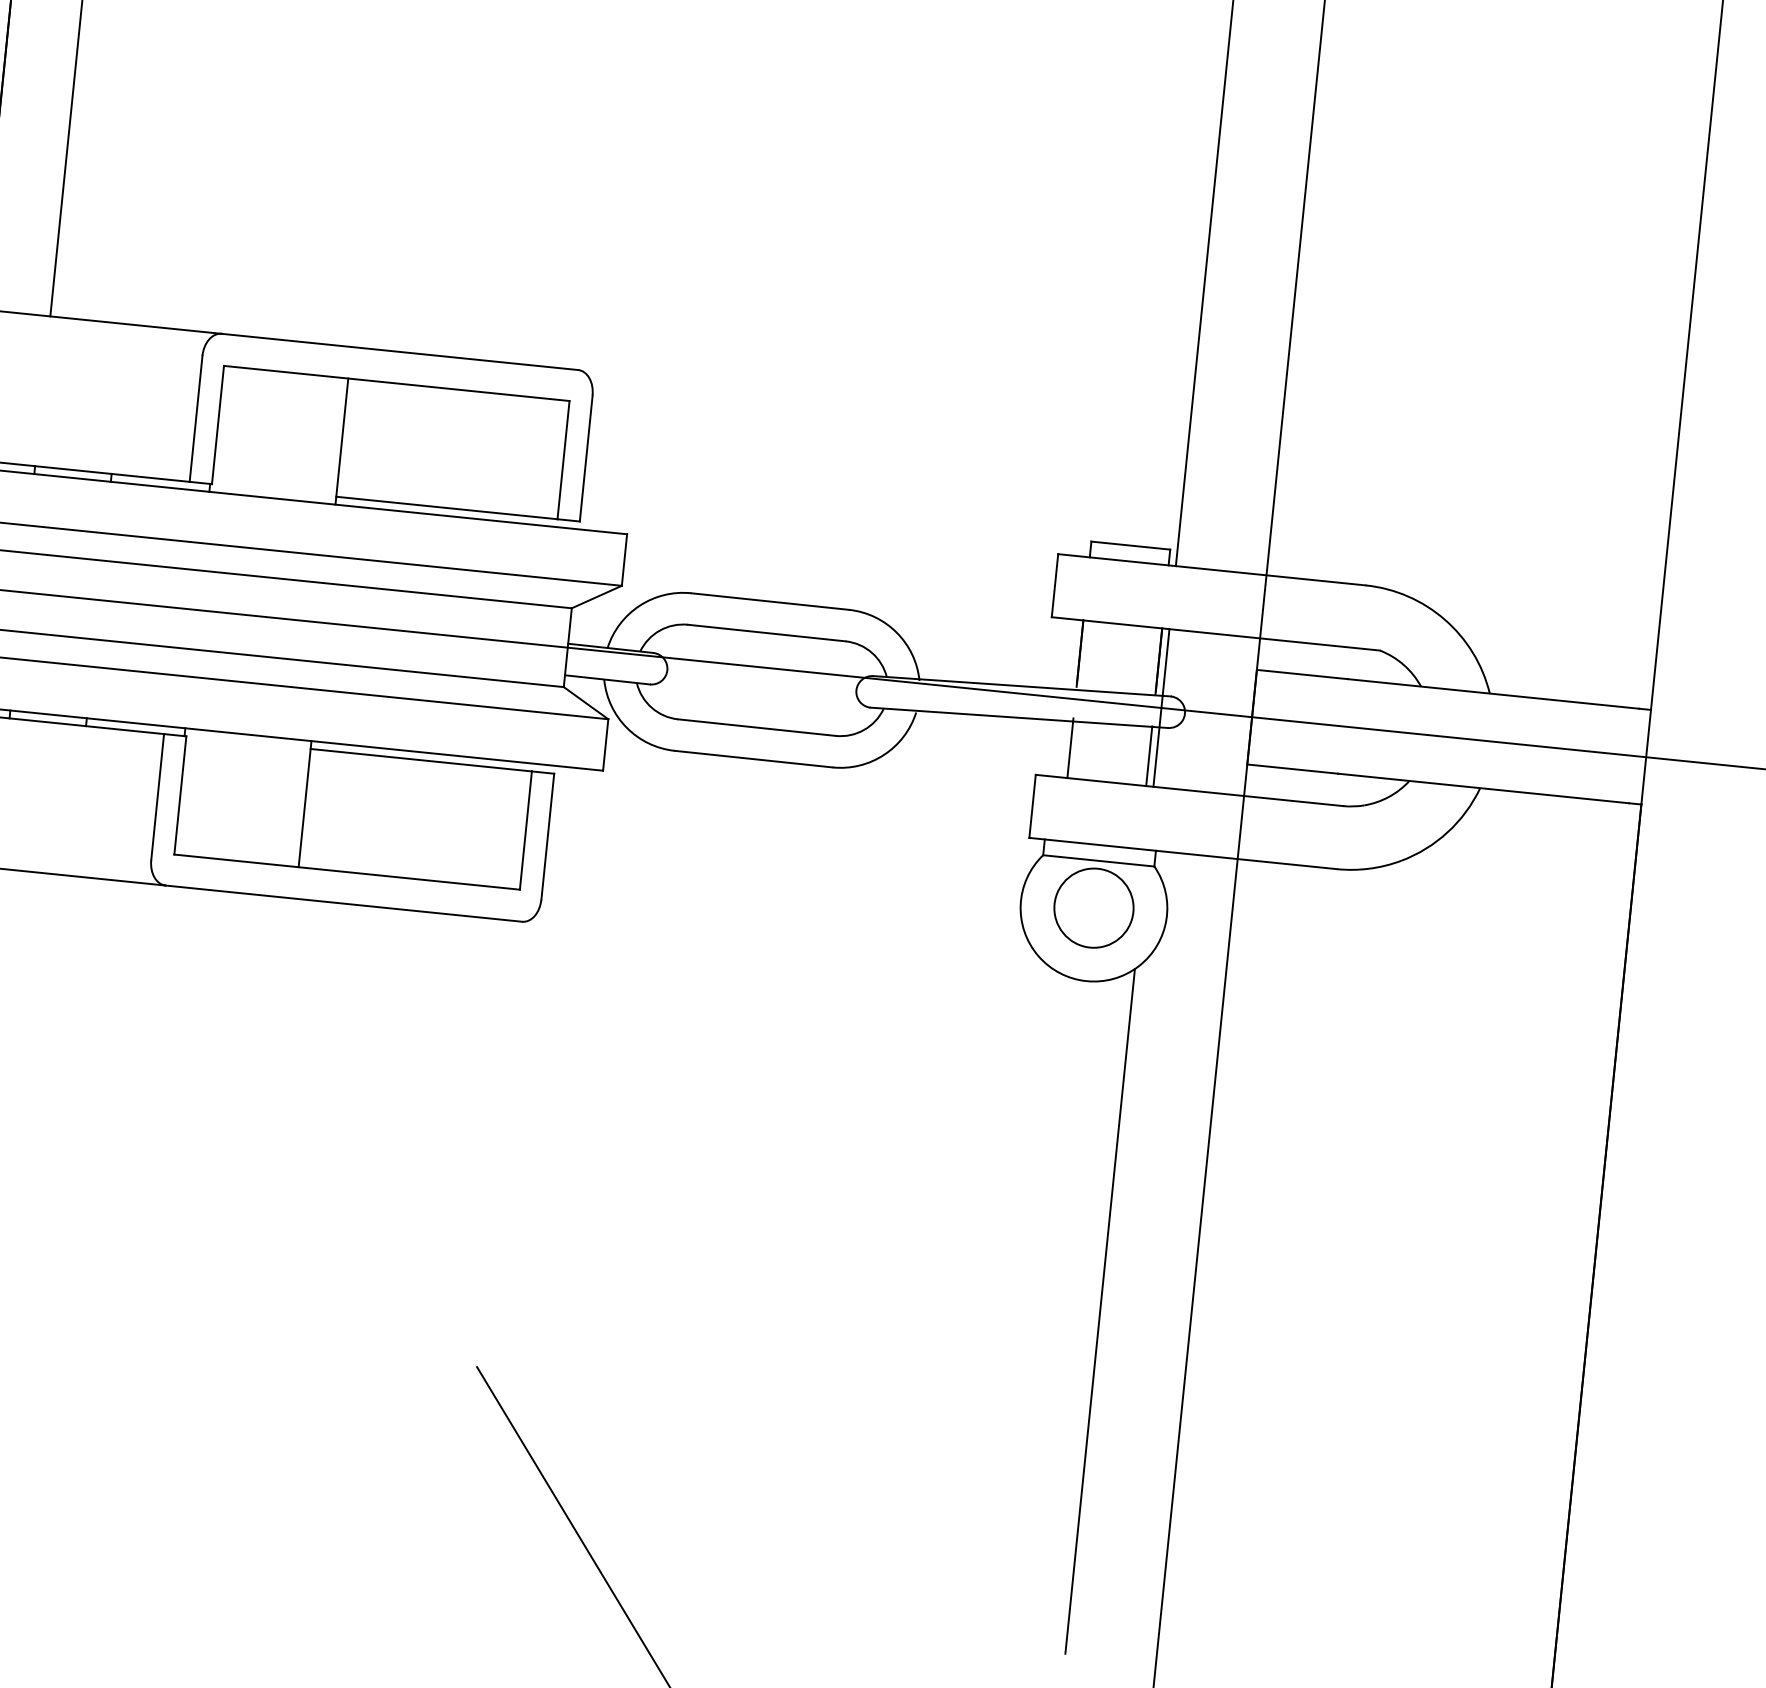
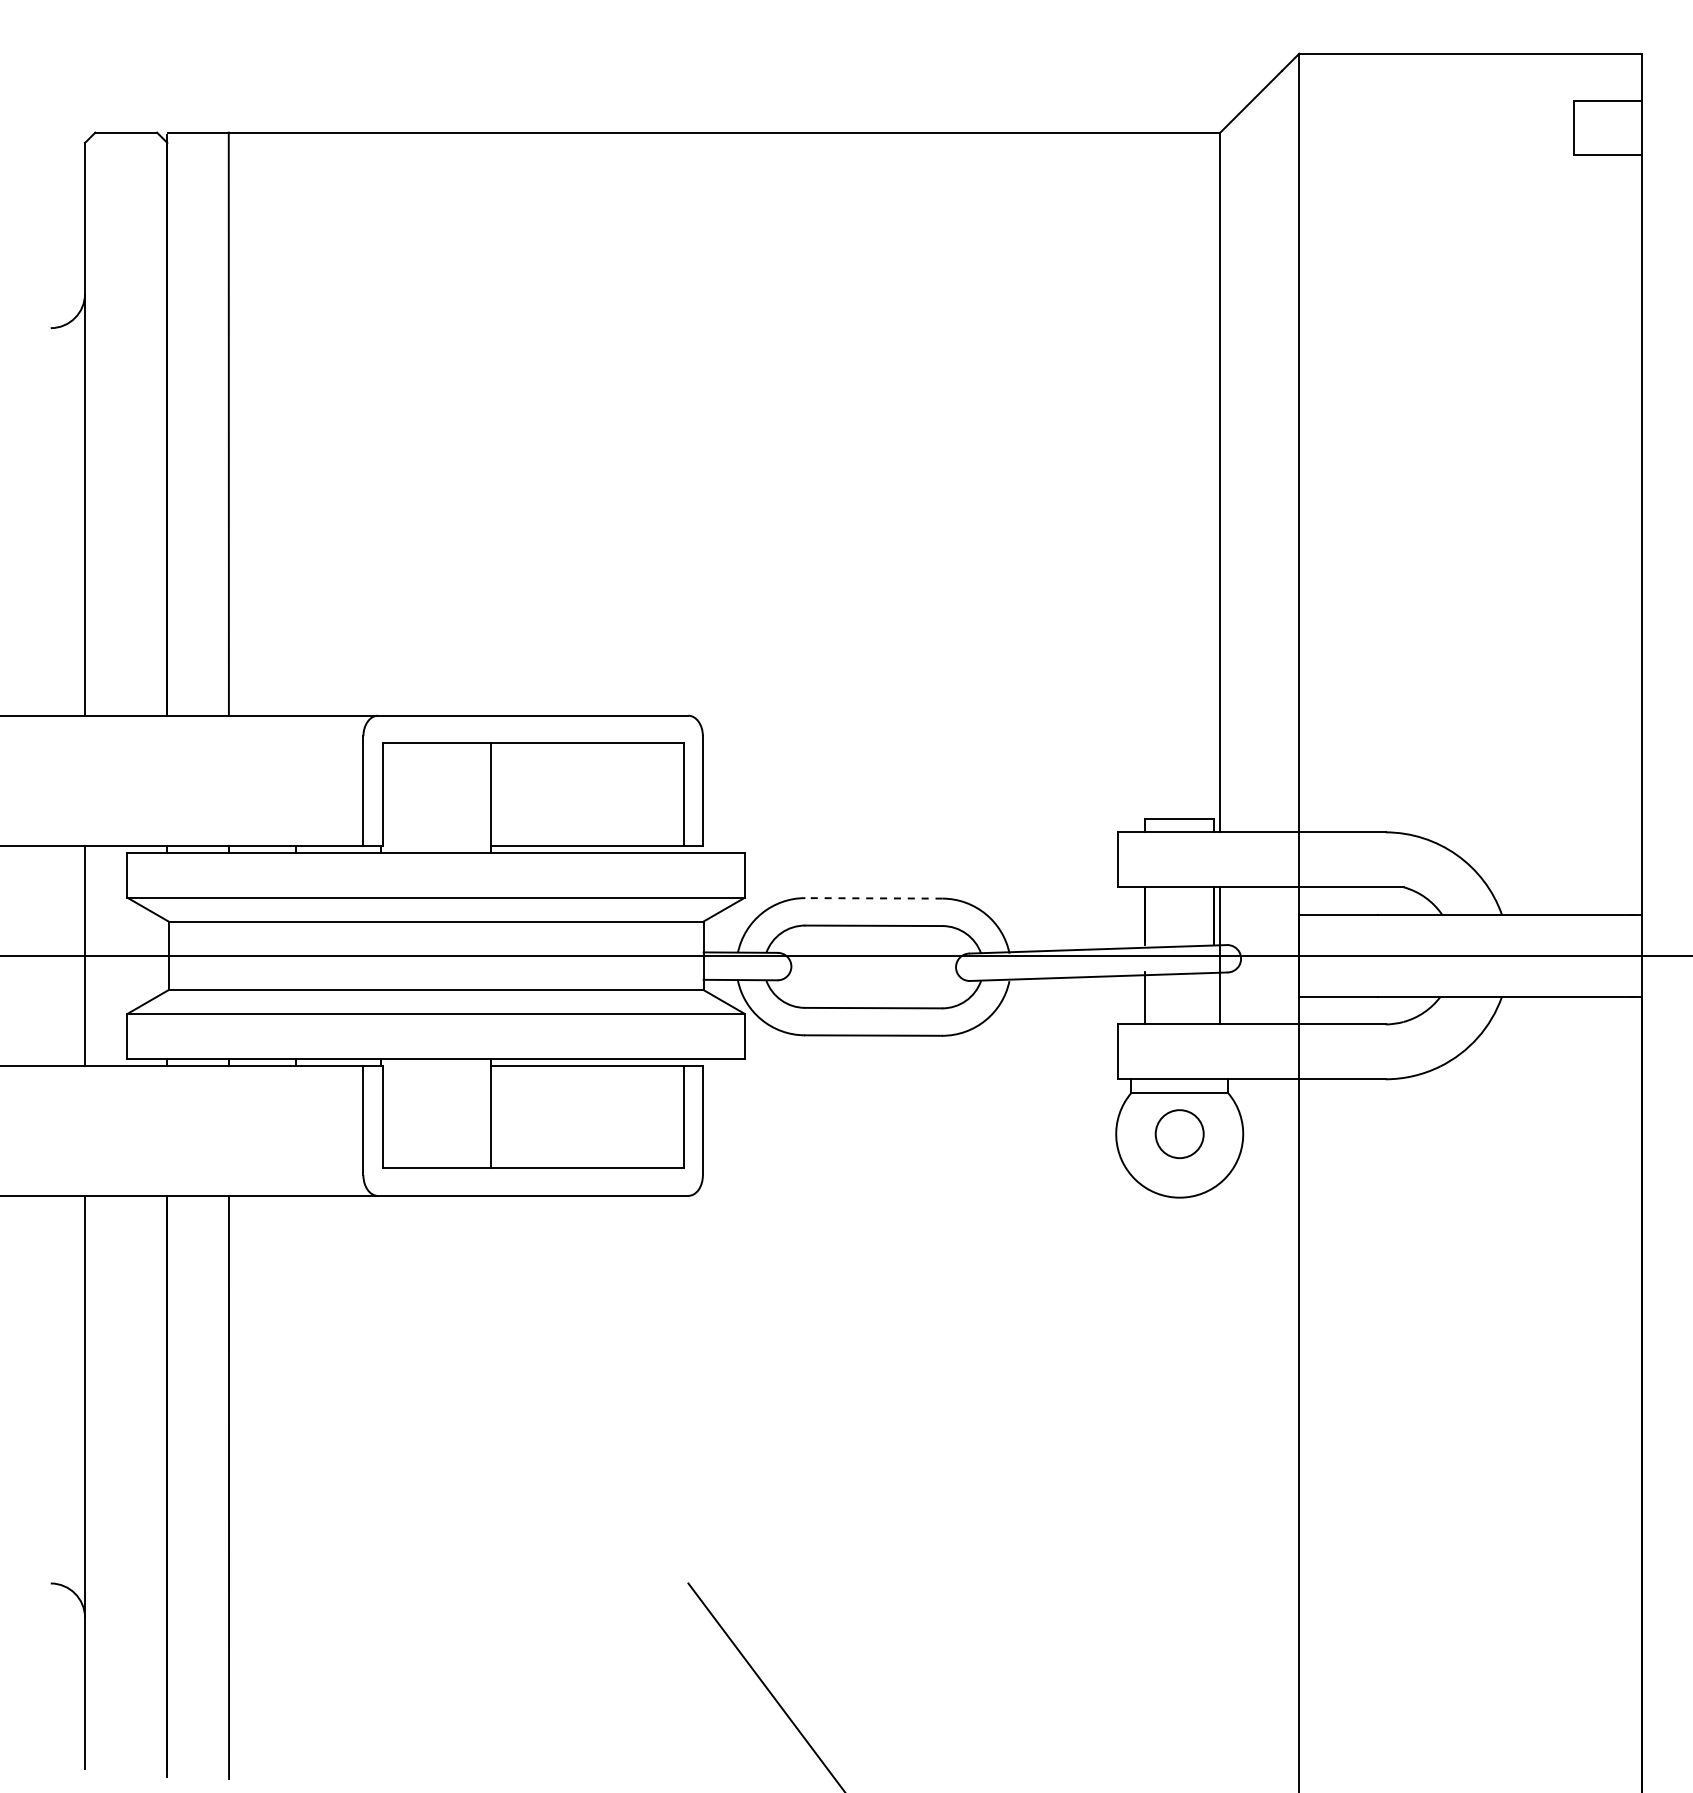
line: (769, 601) -> (873, 898), solid -> dashed
line: (1149, 756) -> (1214, 998), removed
circle: (1093, 907) -> (1179, 1133), size x0.7
line: (1100, 1310) -> (1220, 1480), removed

